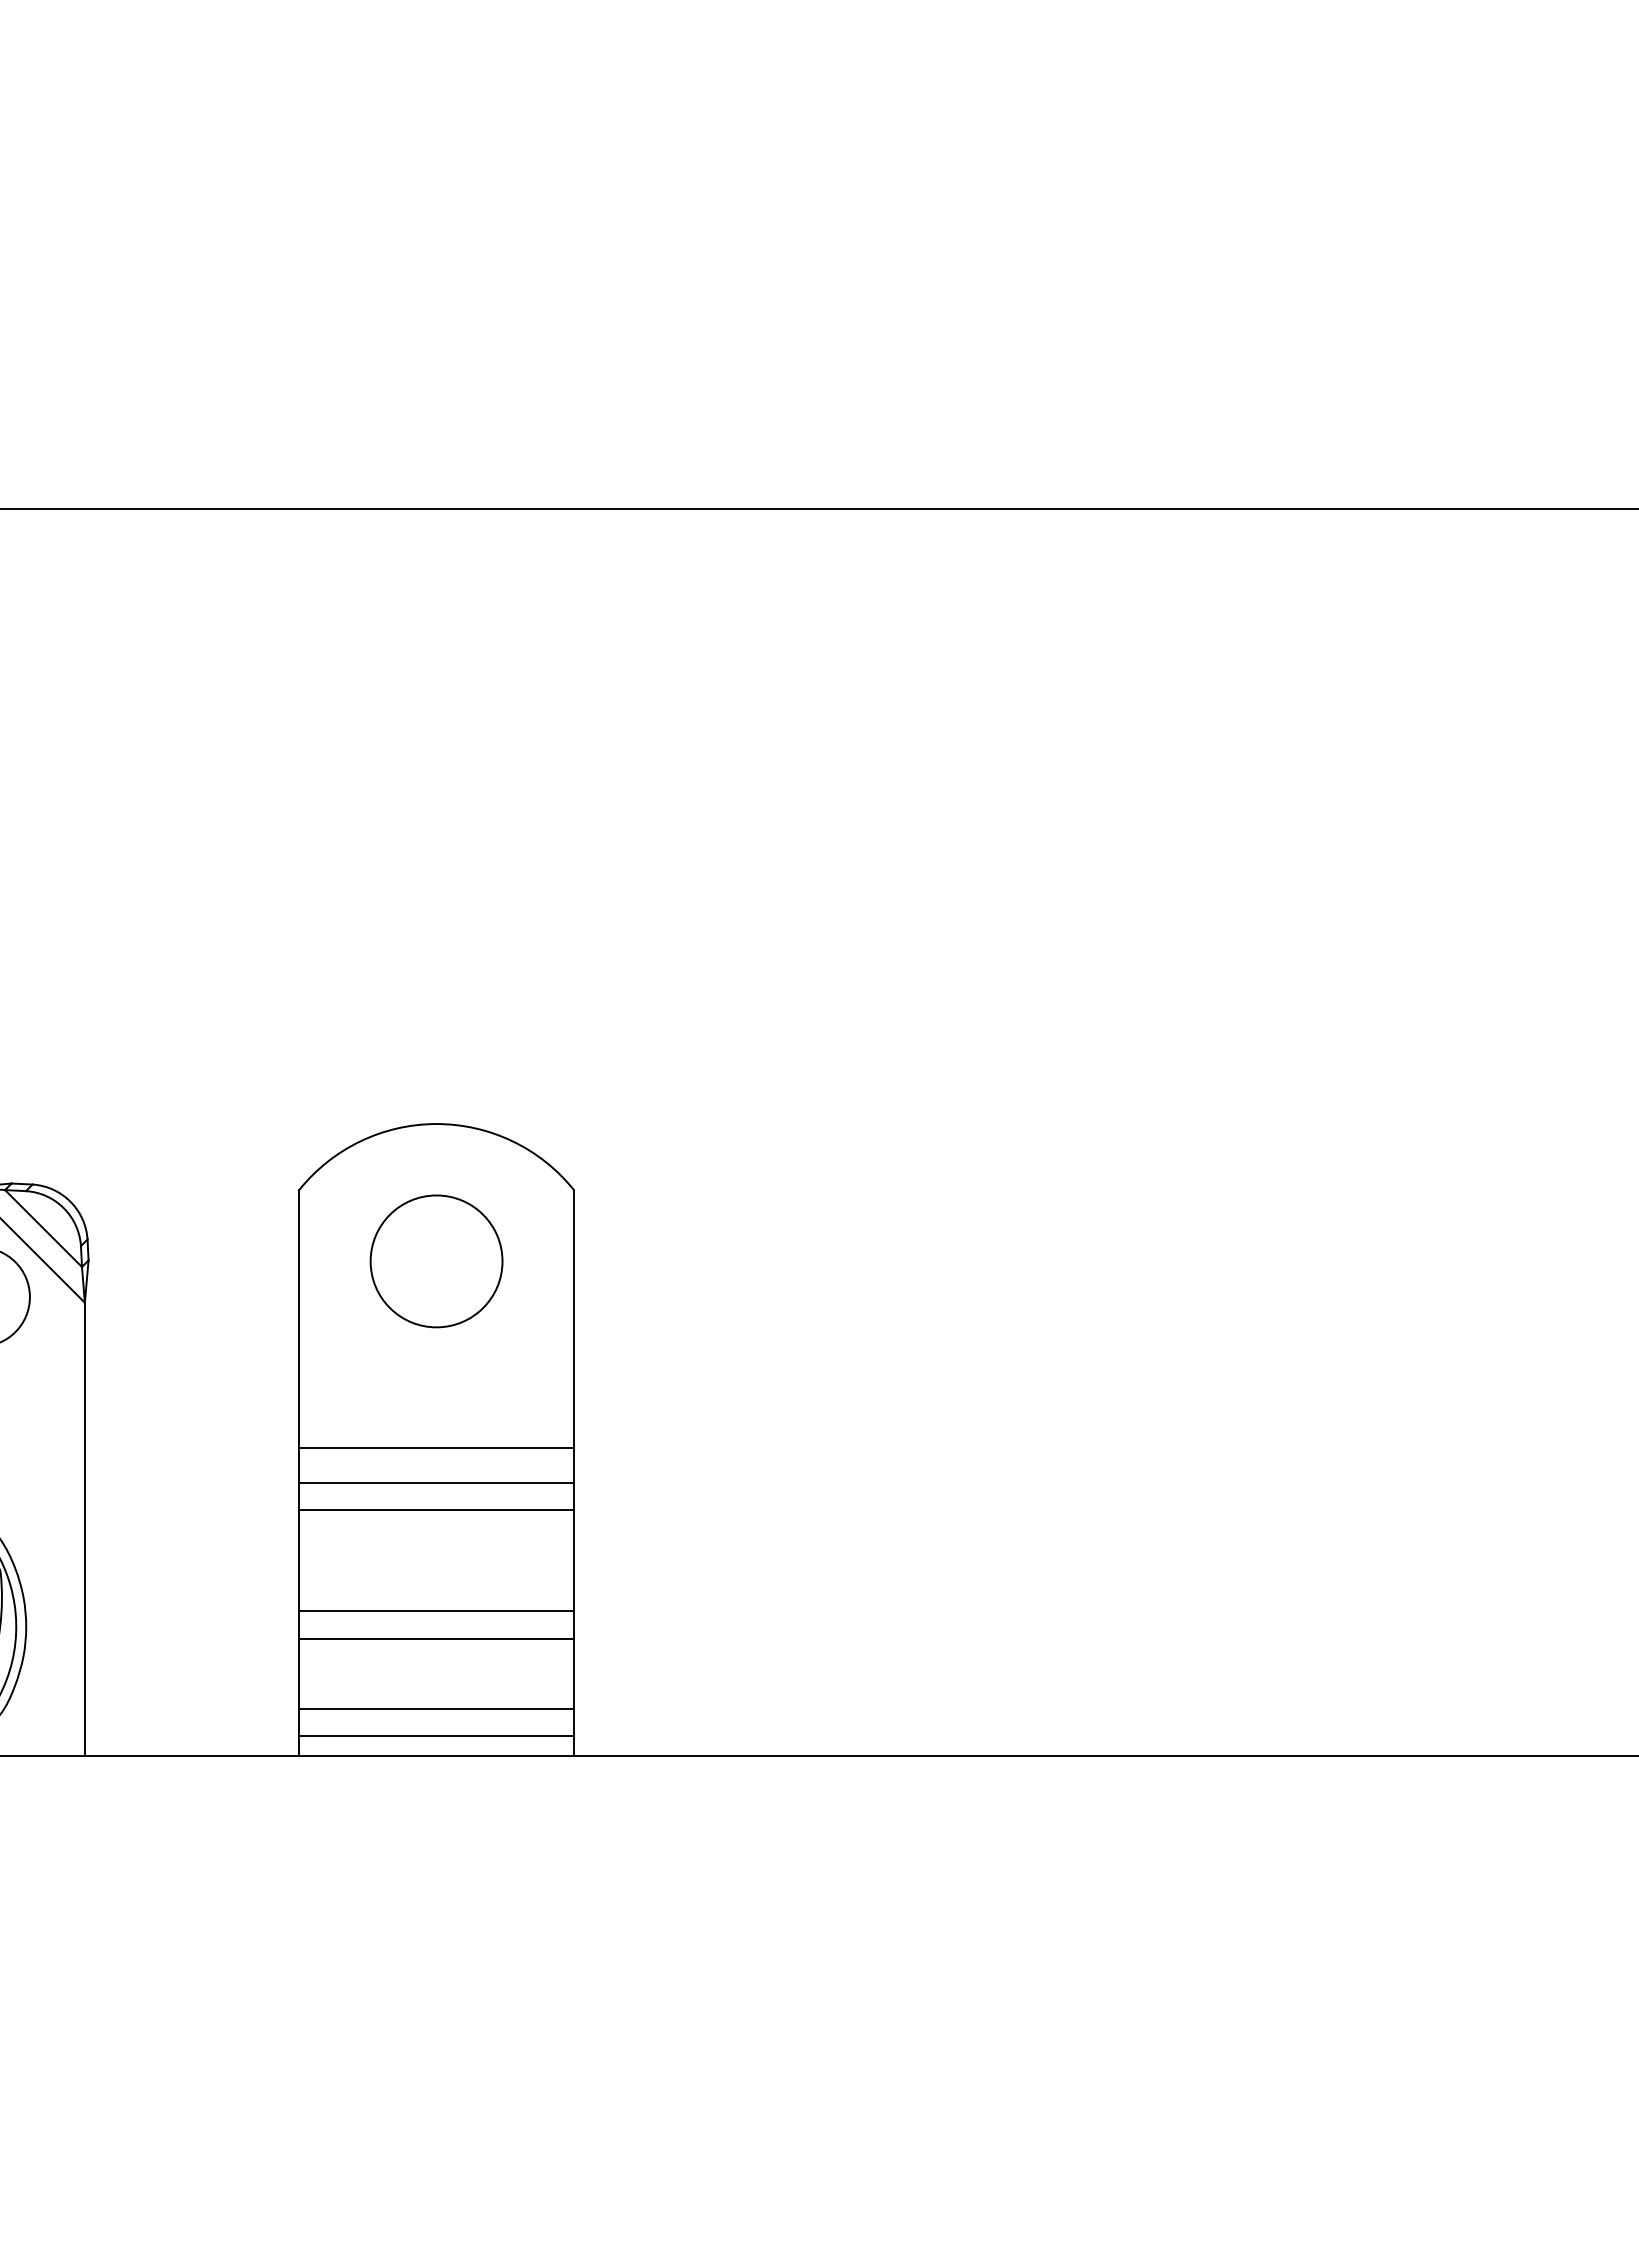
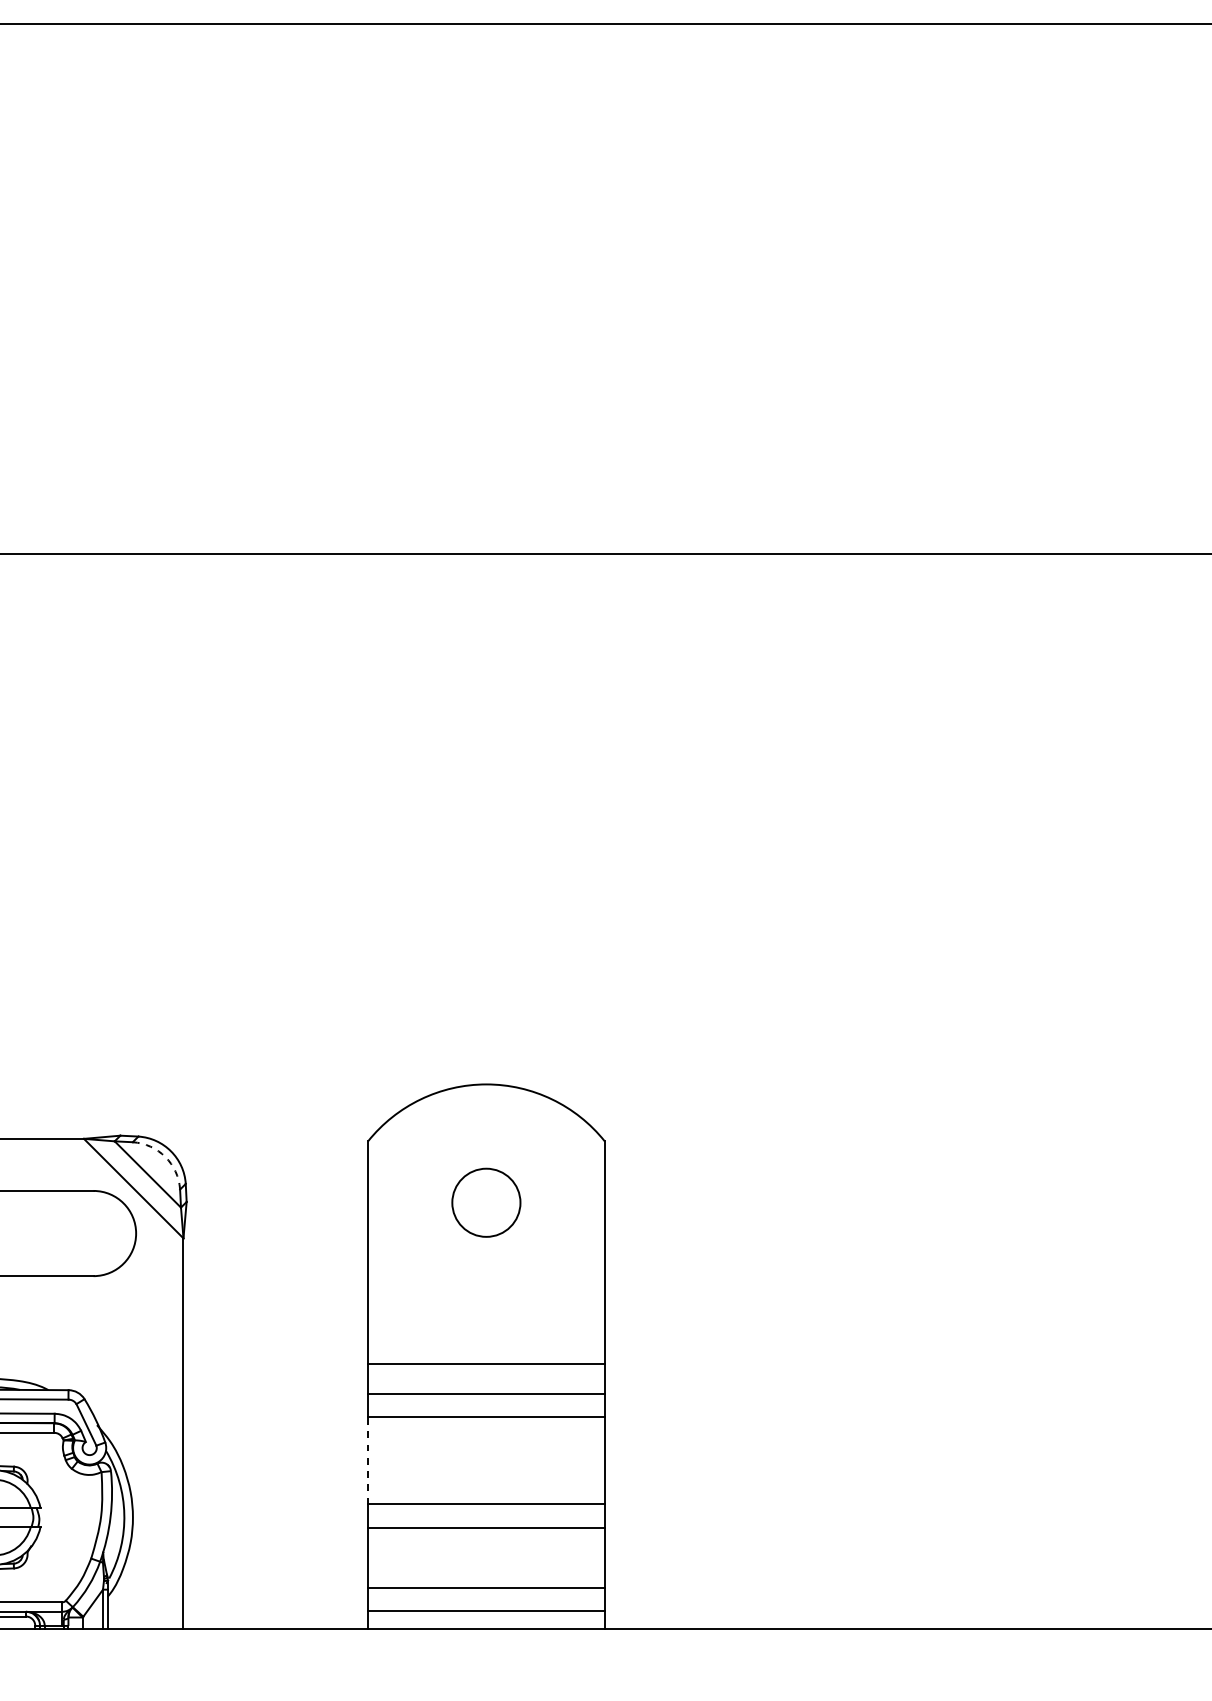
arc: (63, 1208) -> (165, 1157), solid -> dashed
circle: (436, 1261) -> (486, 1202), size x0.6
line: (299, 1560) -> (368, 1460), solid -> dashed

